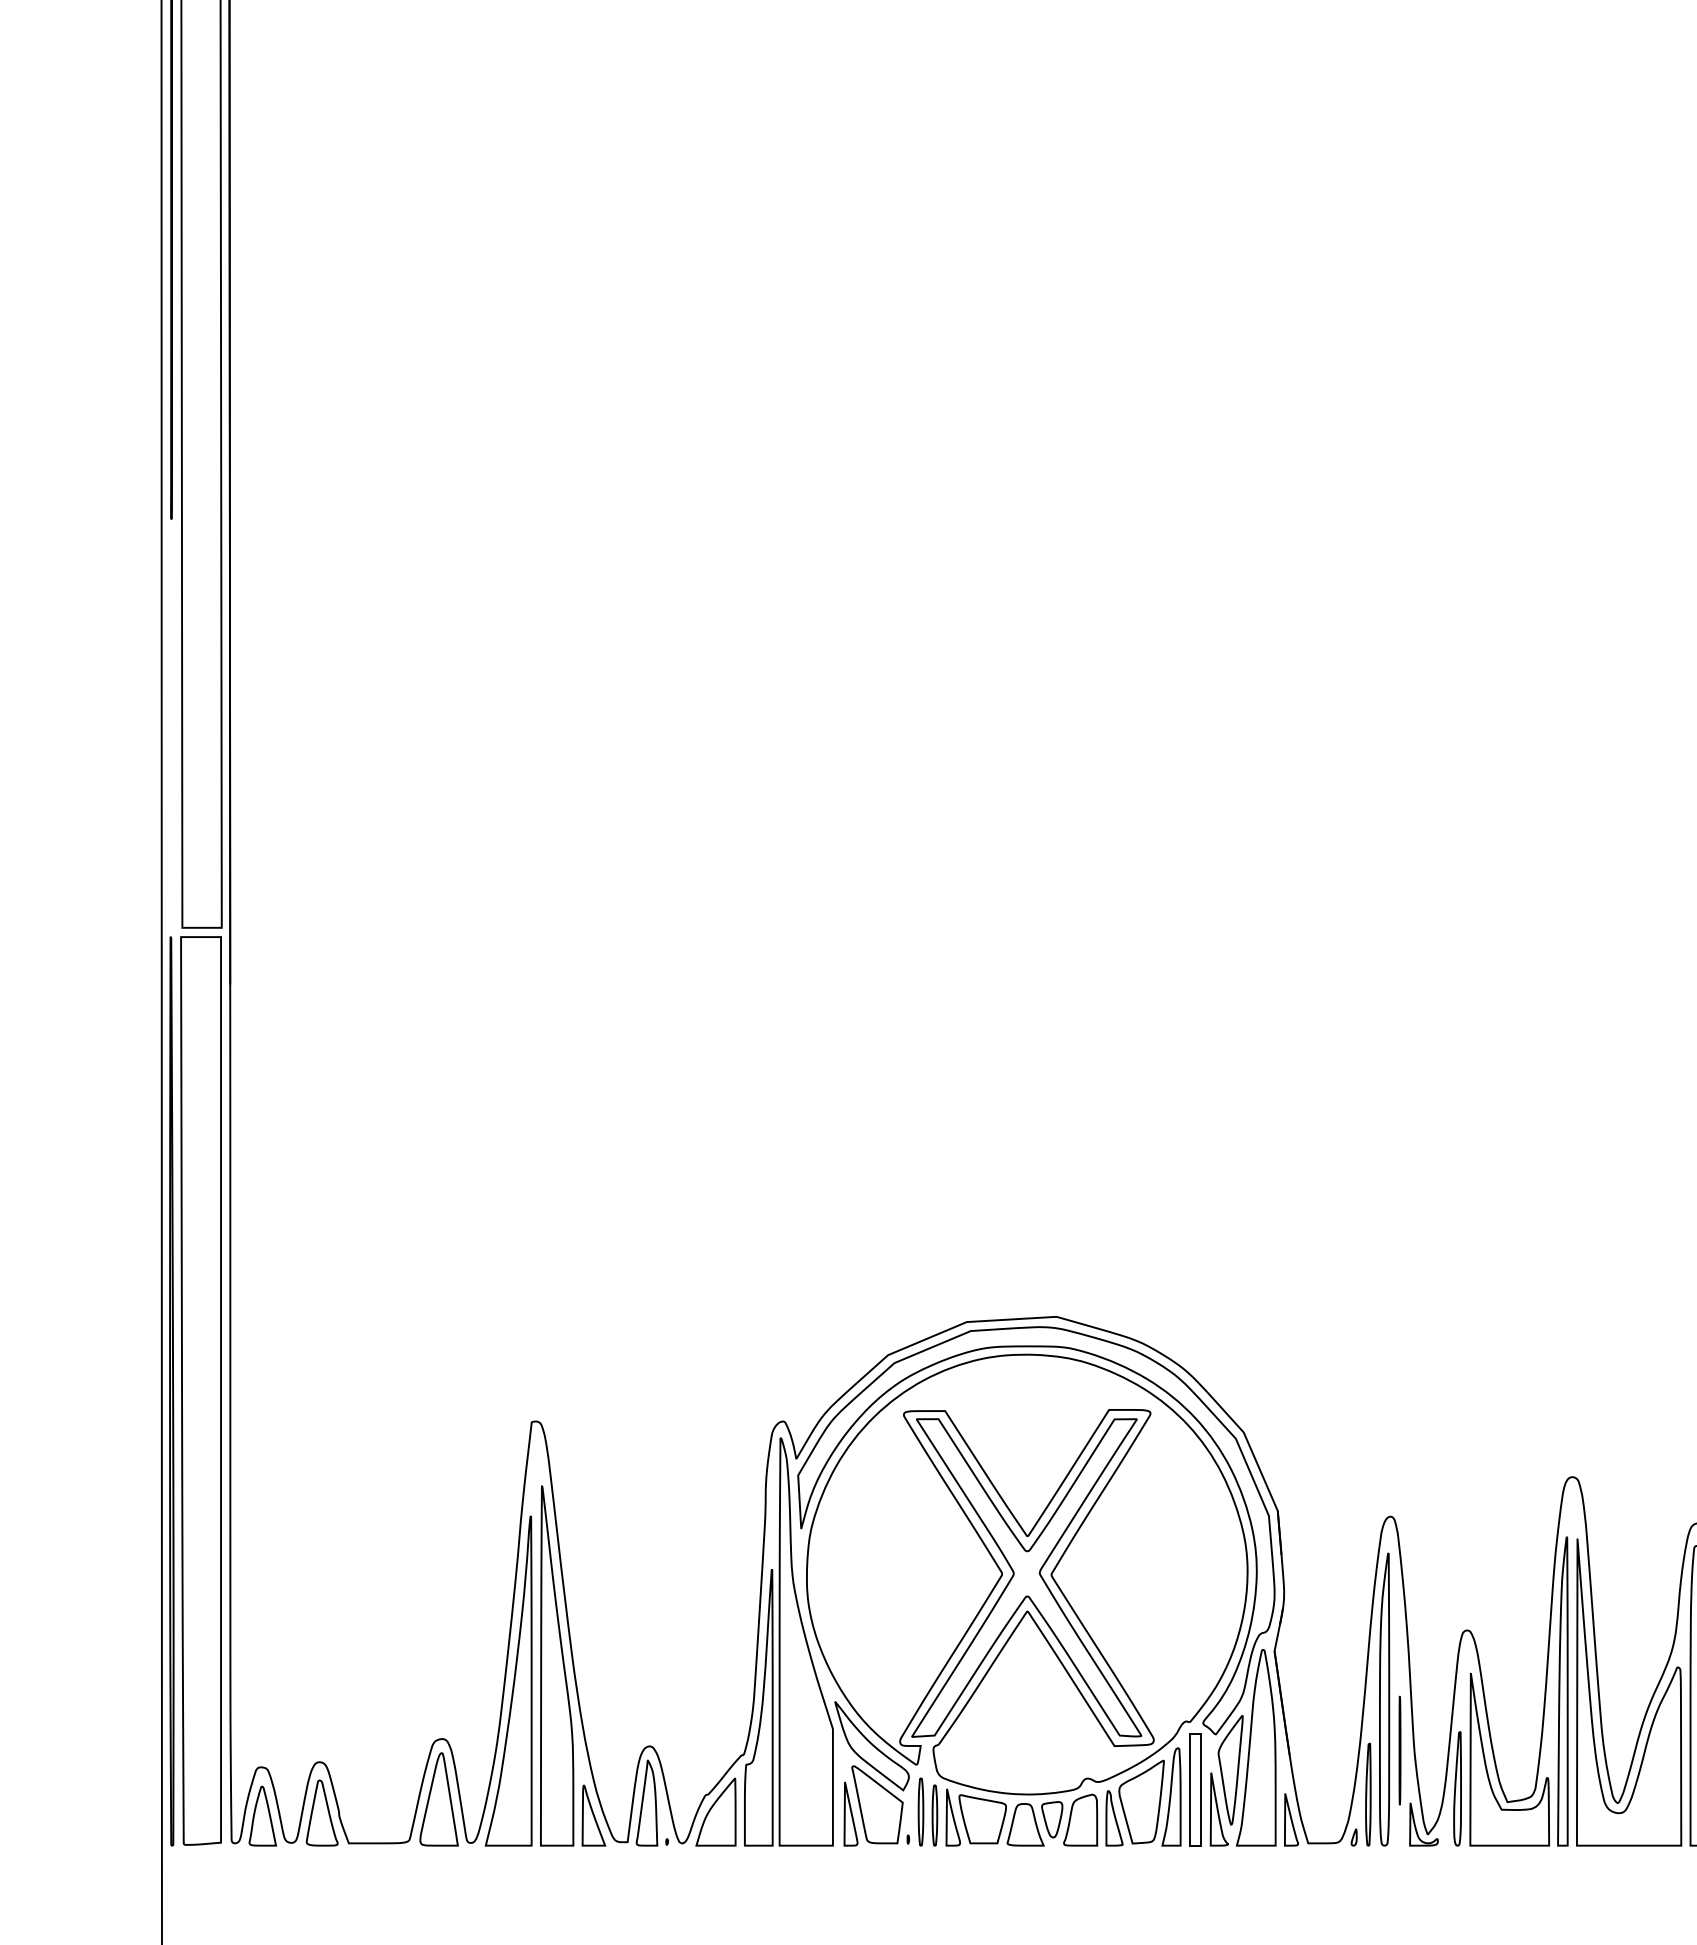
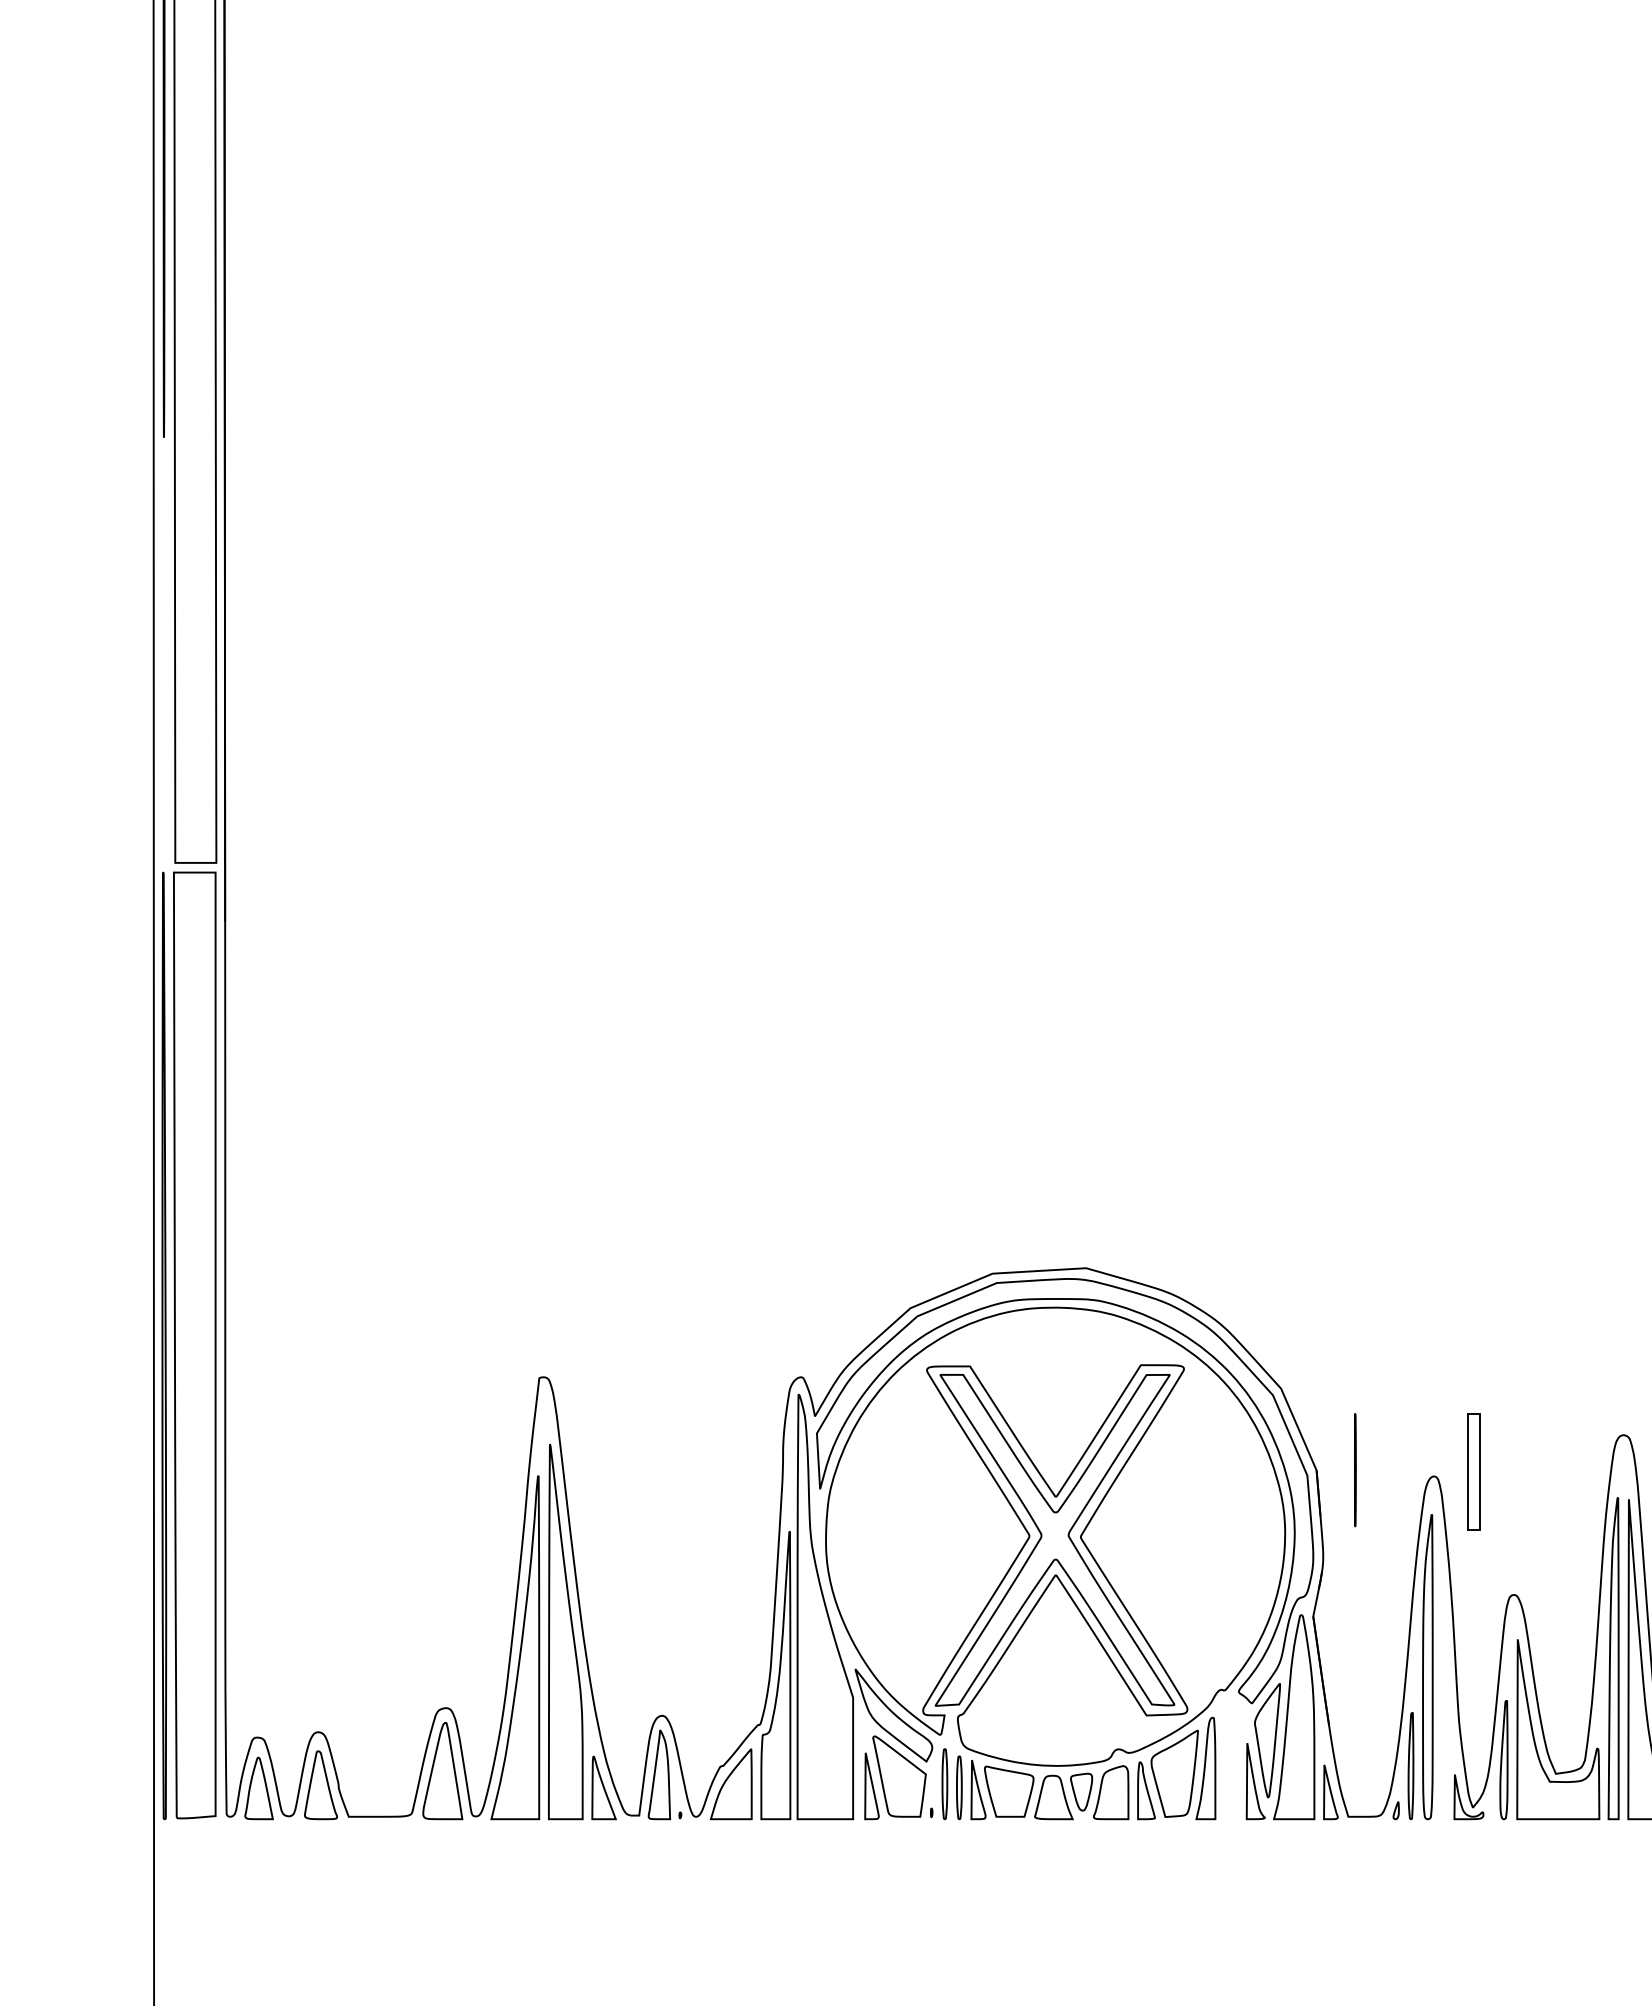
line: (1399, 1750) -> (1354, 1470), moved
part: (1195, 1789) -> (1473, 1471), moved

